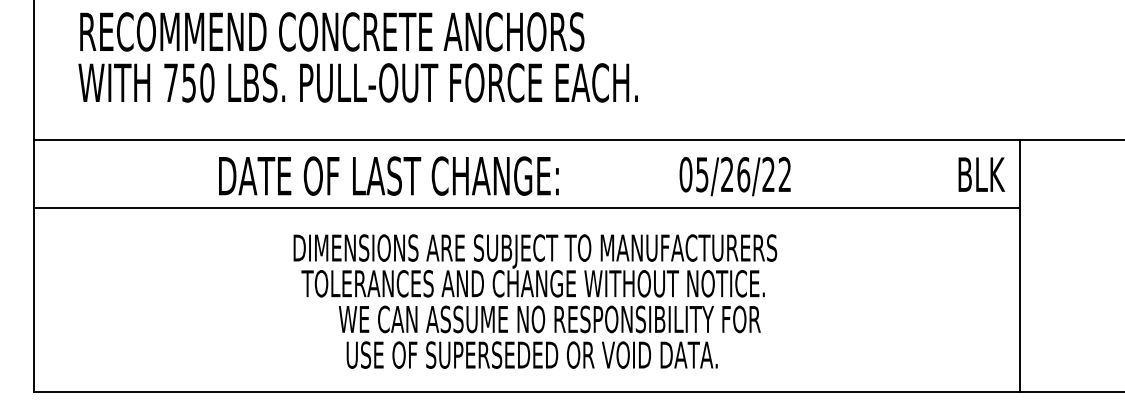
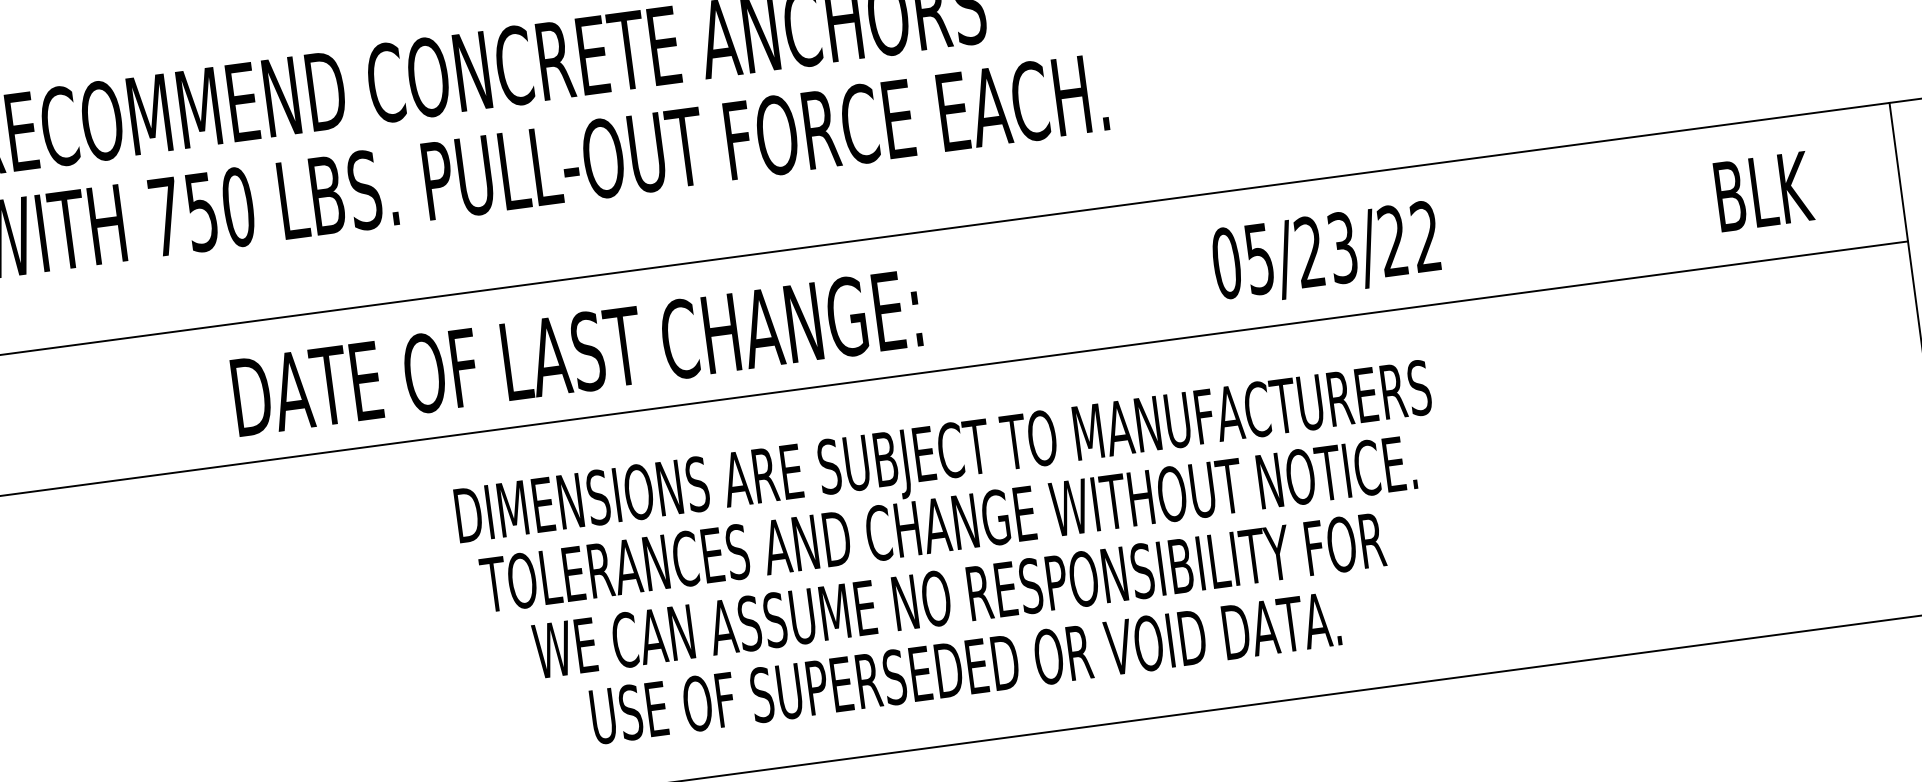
text: (743, 174) -> (1342, 247), 05/26/22 -> 05/23/22
text: (981, 174) -> (1763, 191), moved
text: (388, 175) -> (575, 351), moved
text: (549, 319) -> (958, 595), moved

